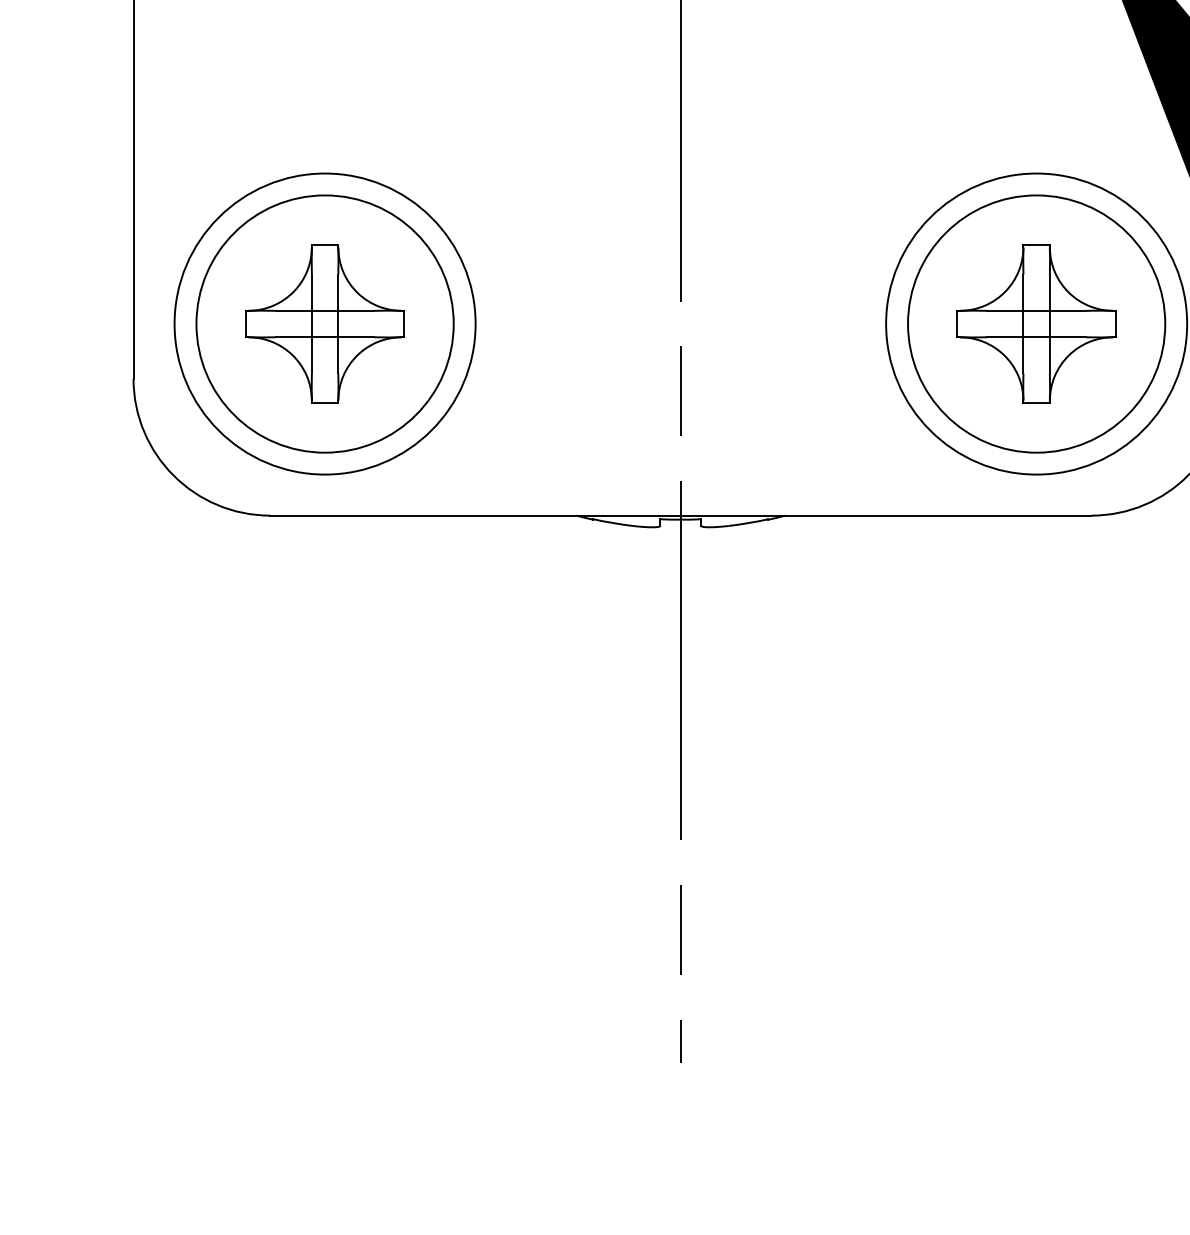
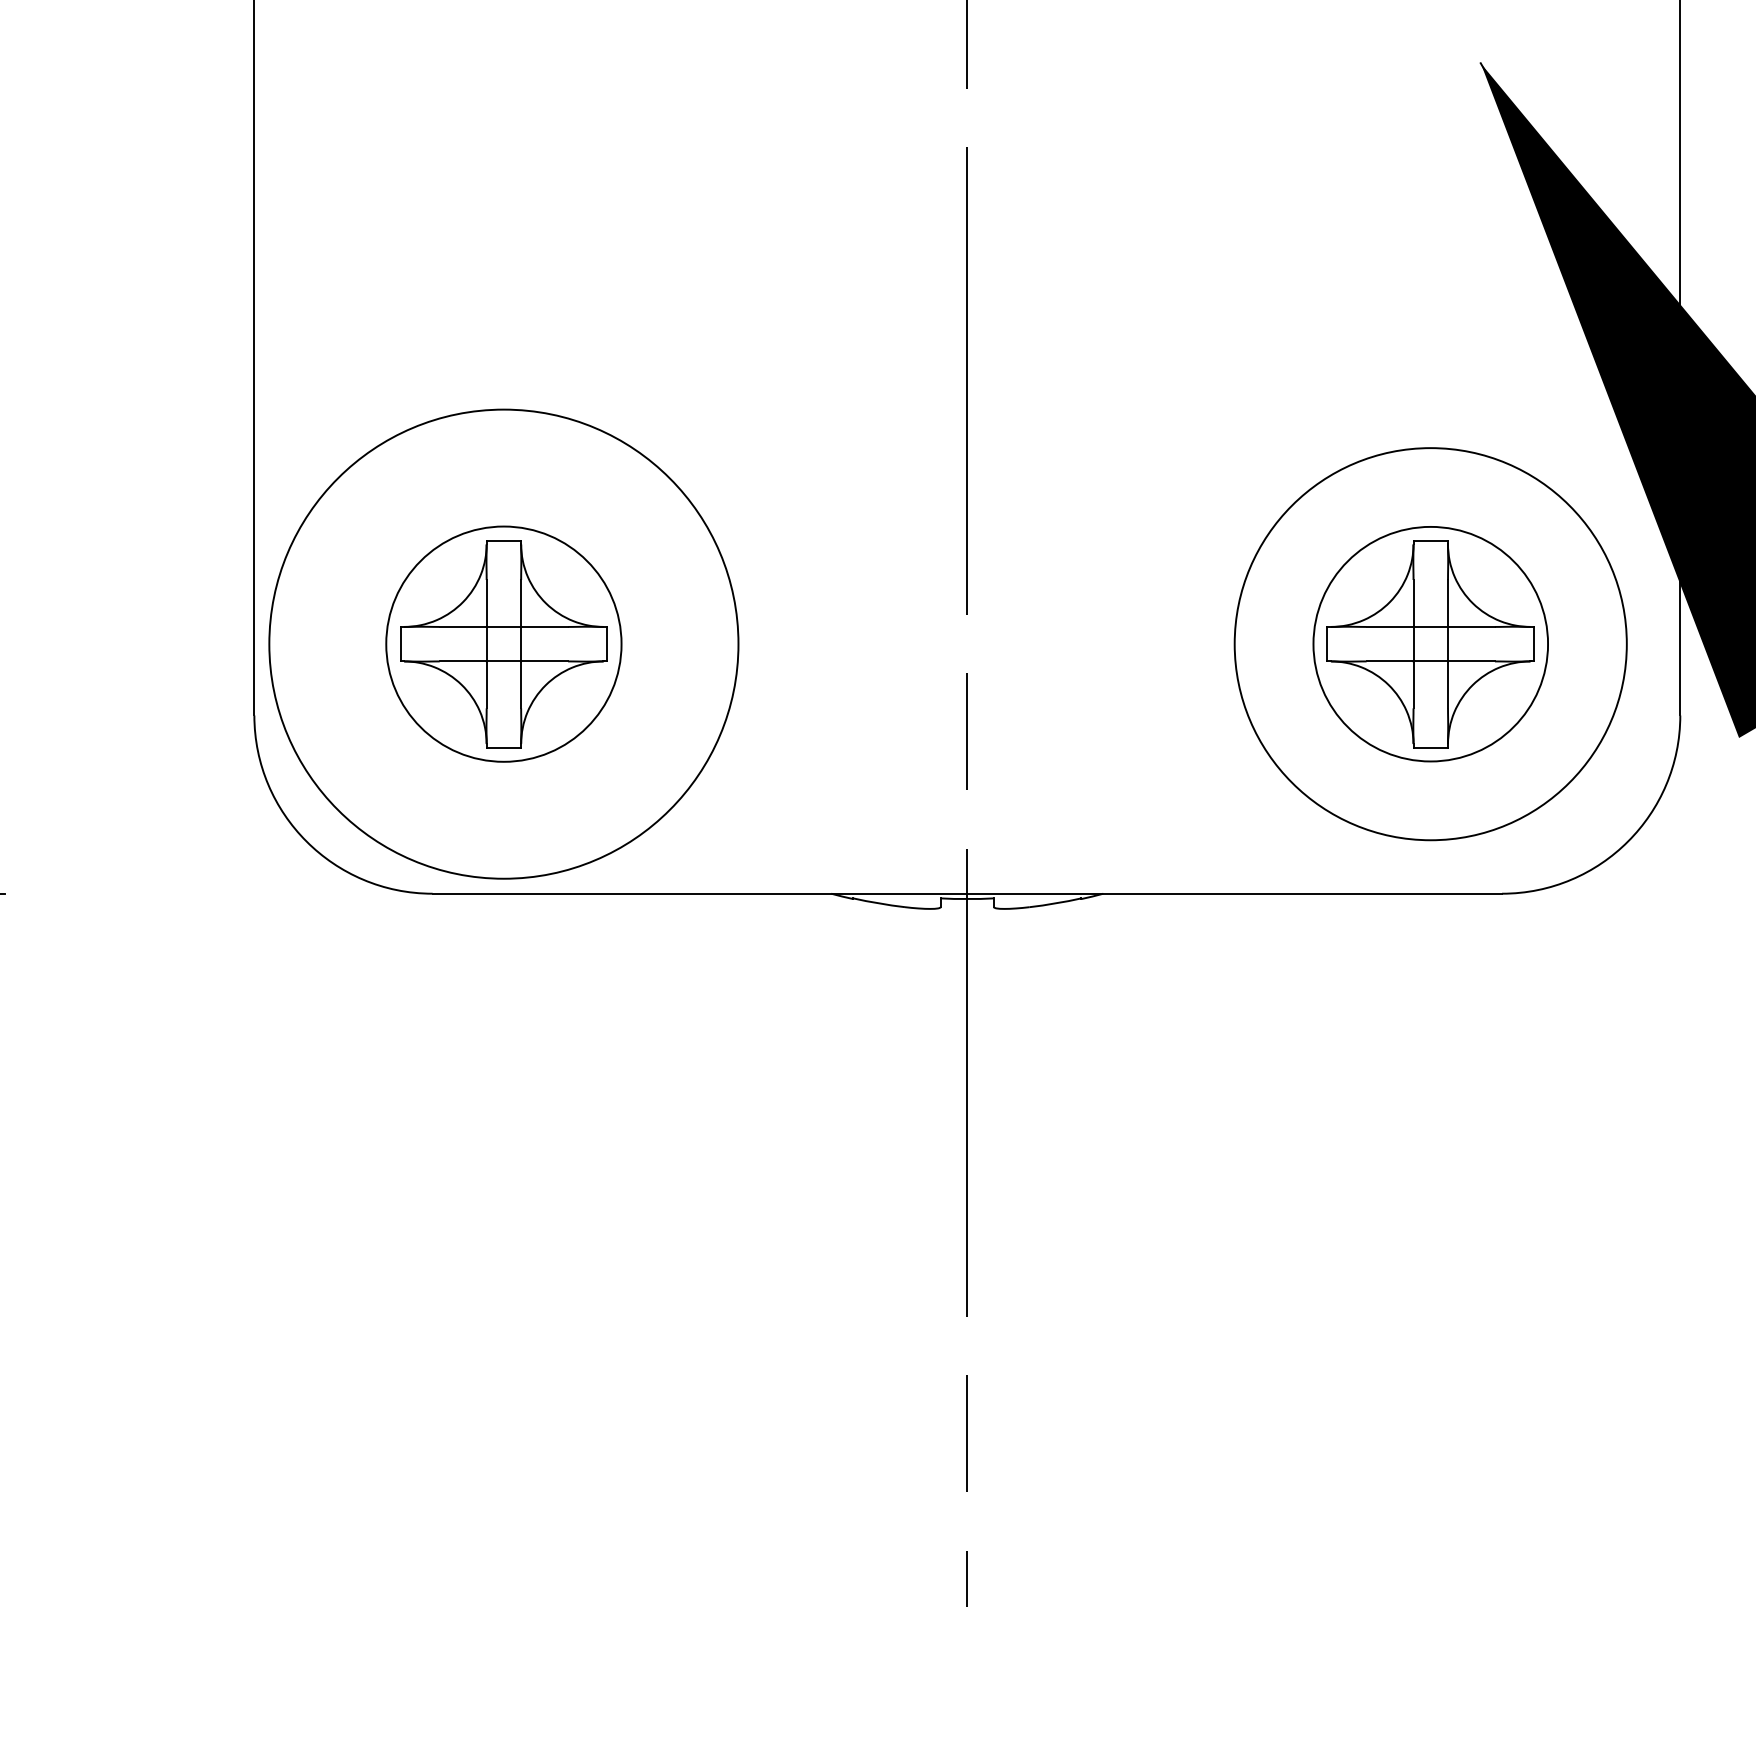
circle: (324, 323) -> (503, 643), size x1.4
circle: (1036, 323) -> (1430, 643), size x0.7
circle: (324, 324) -> (503, 644), size x0.6

